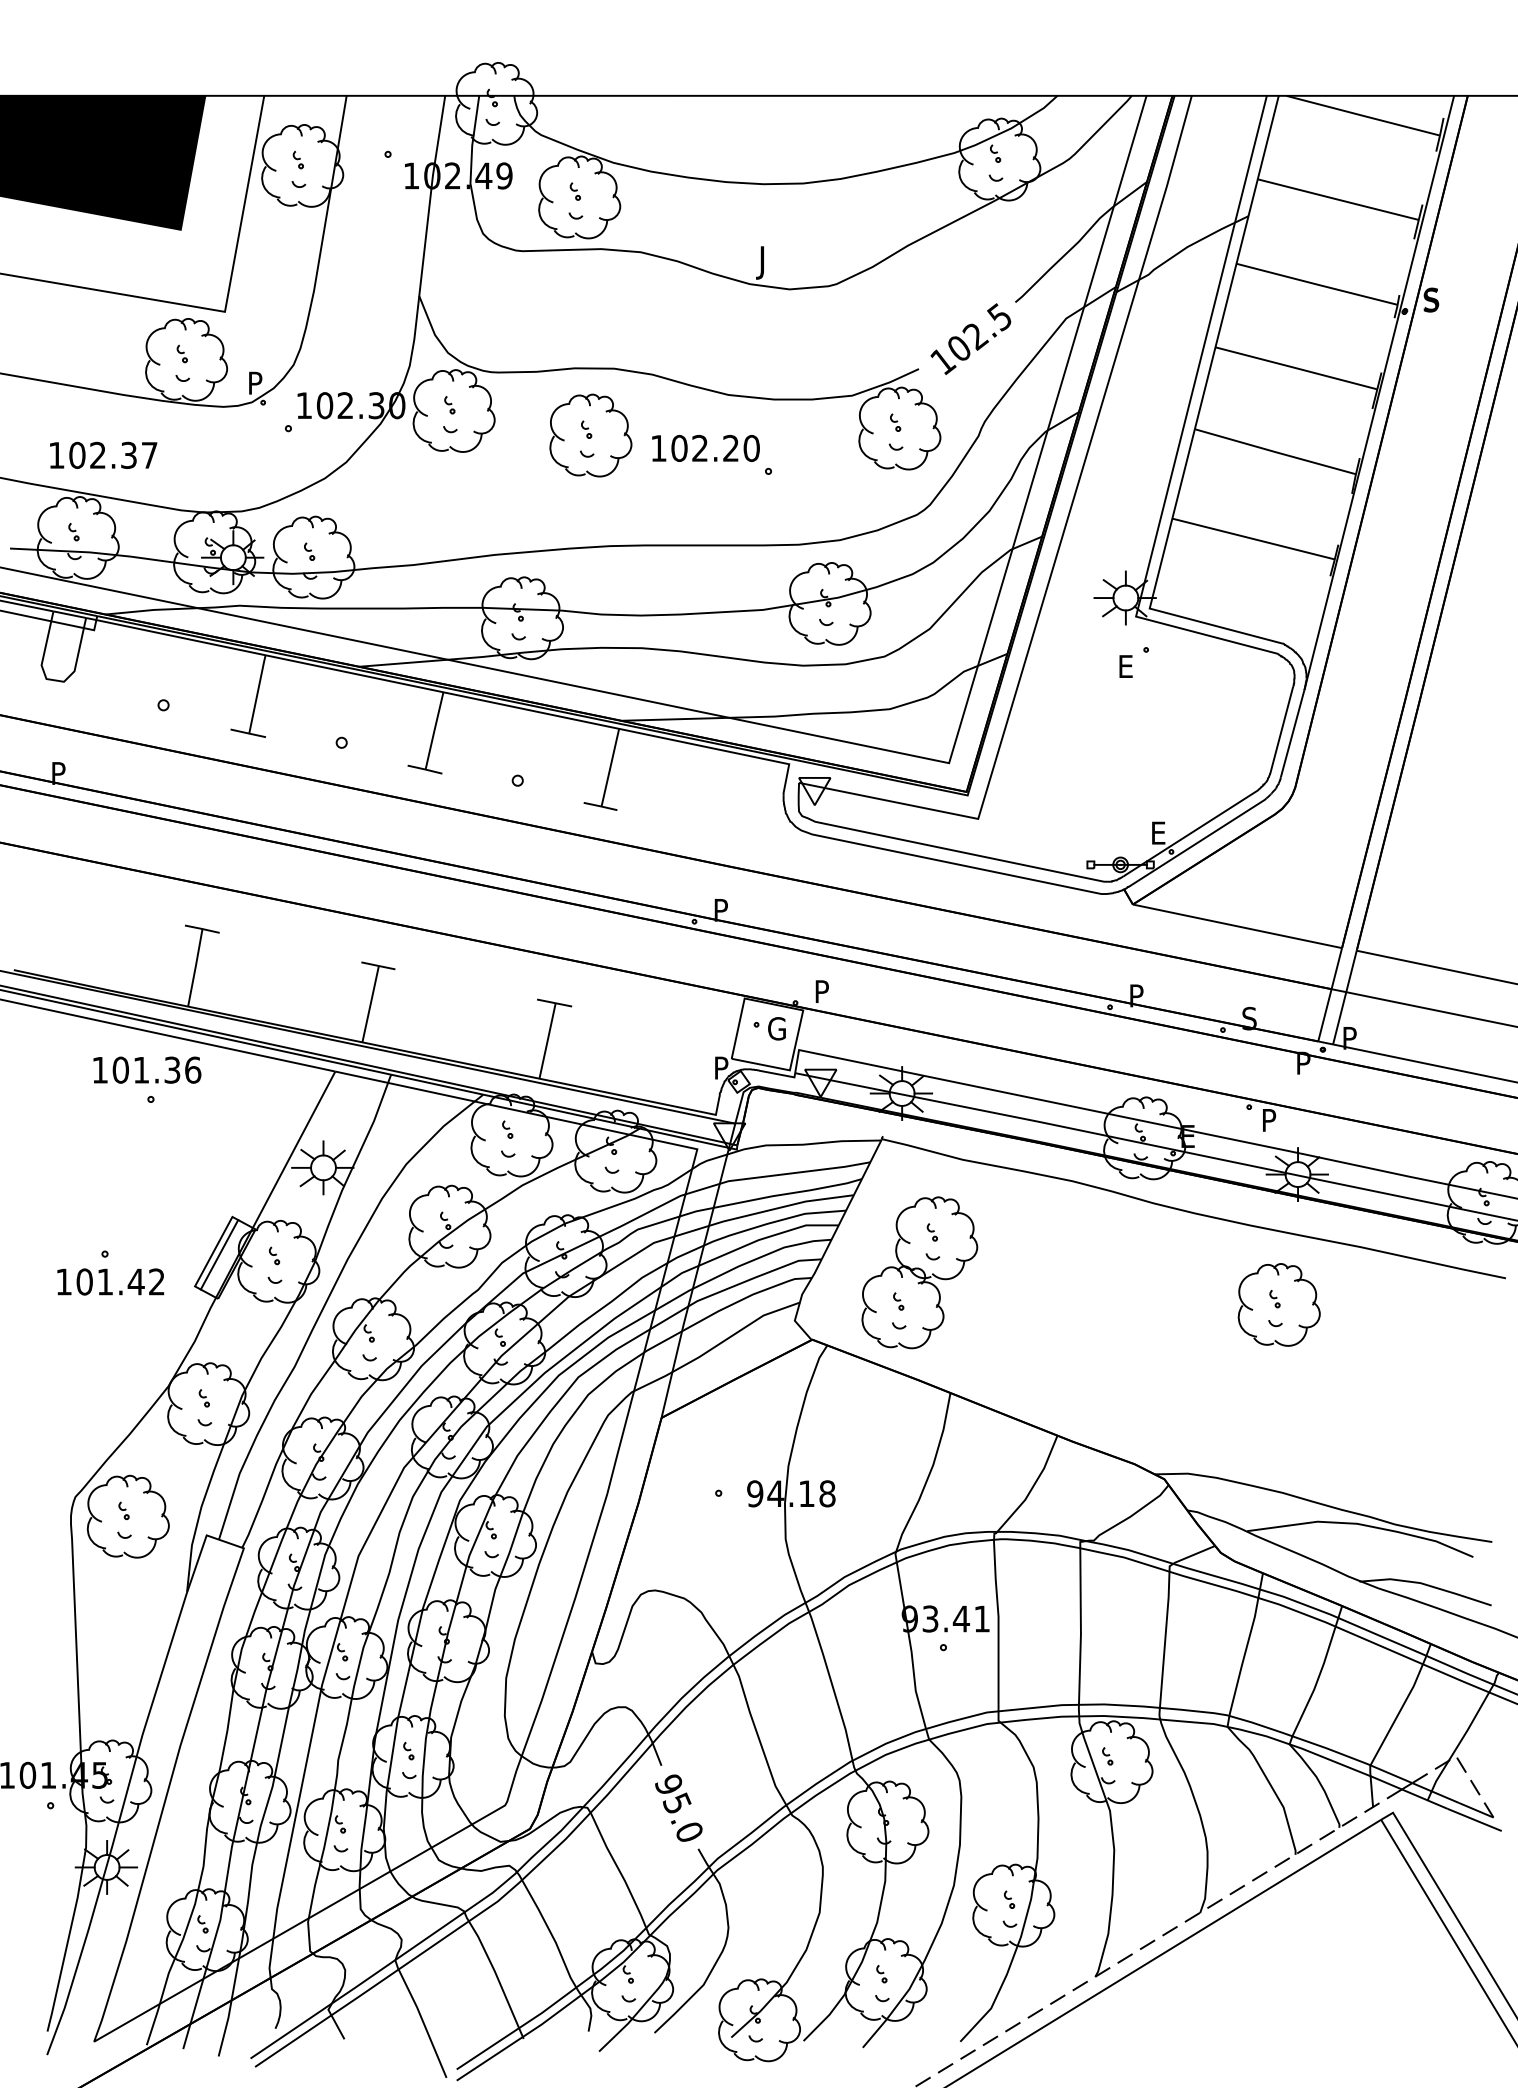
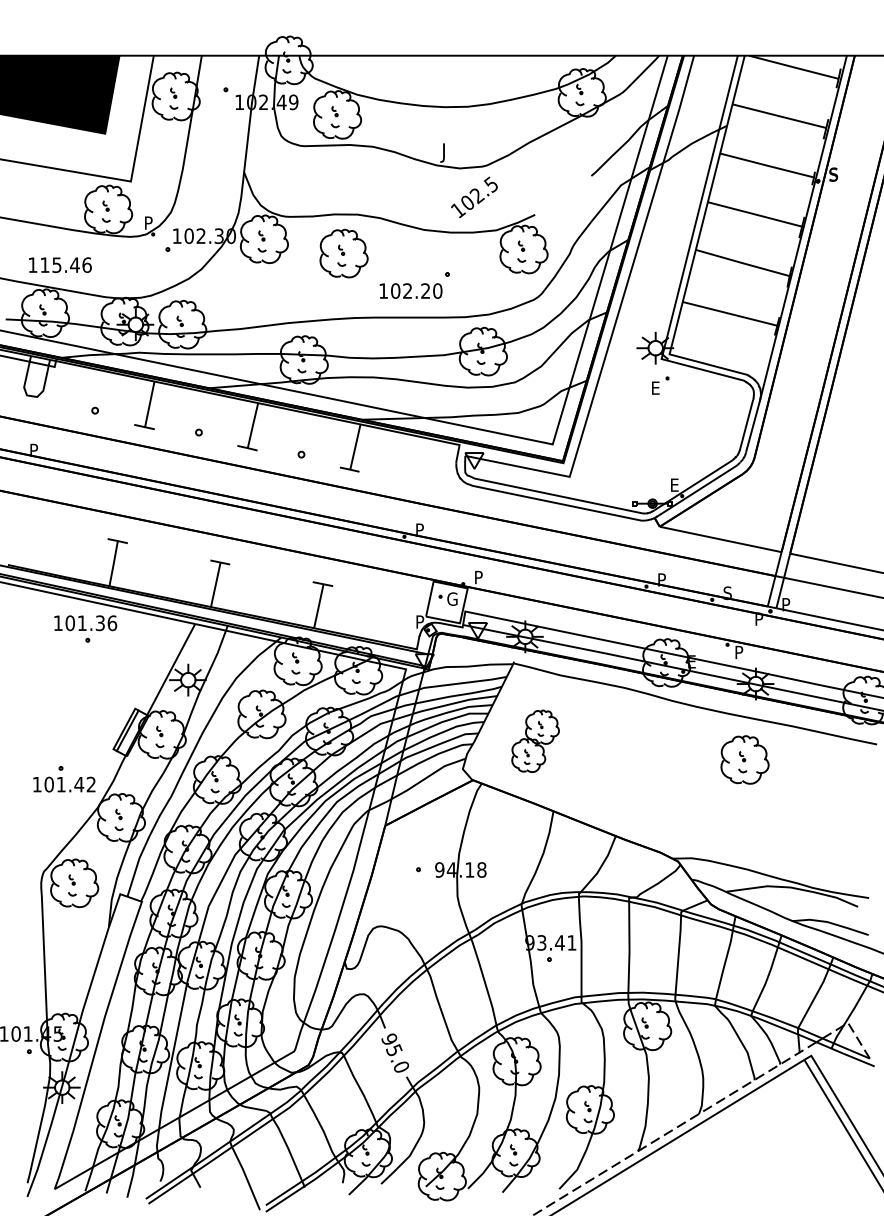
text: (971, 339) -> (474, 197), moved
text: (704, 447) -> (410, 290), moved
text: (112, 455) -> (65, 265), 102.37 -> 115.46
part: (110, 1273) -> (64, 779), moved
part: (919, 1273) -> (535, 741), size x0.7

